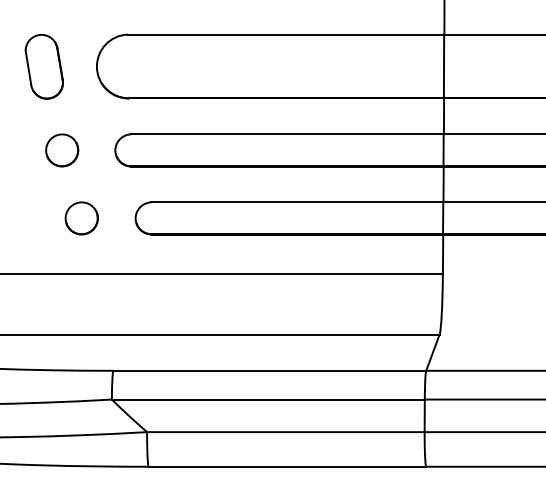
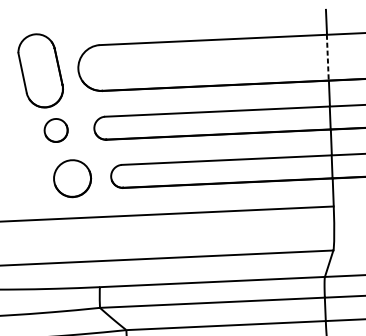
part: (43, 66) -> (39, 70), size x1.6
line: (444, 66) -> (328, 57), solid -> dashed
part: (81, 218) -> (72, 178), size x1.6

